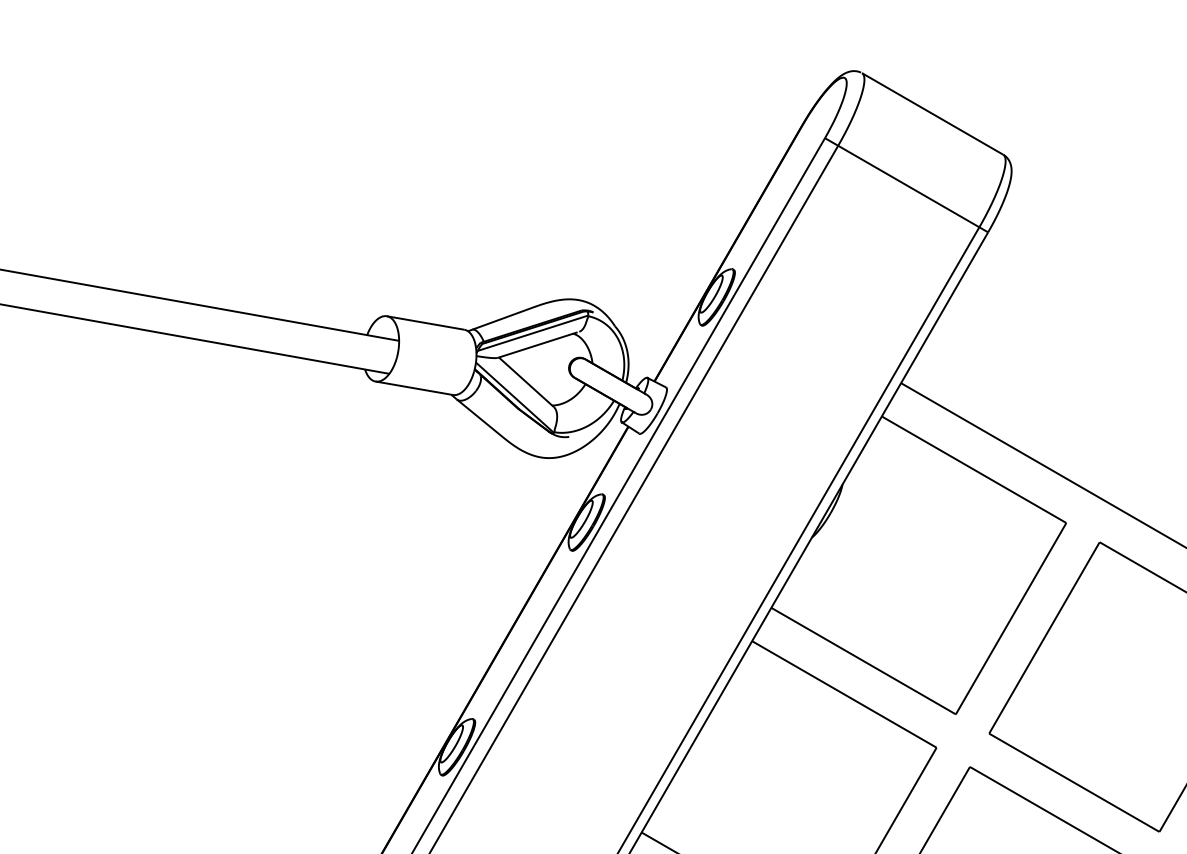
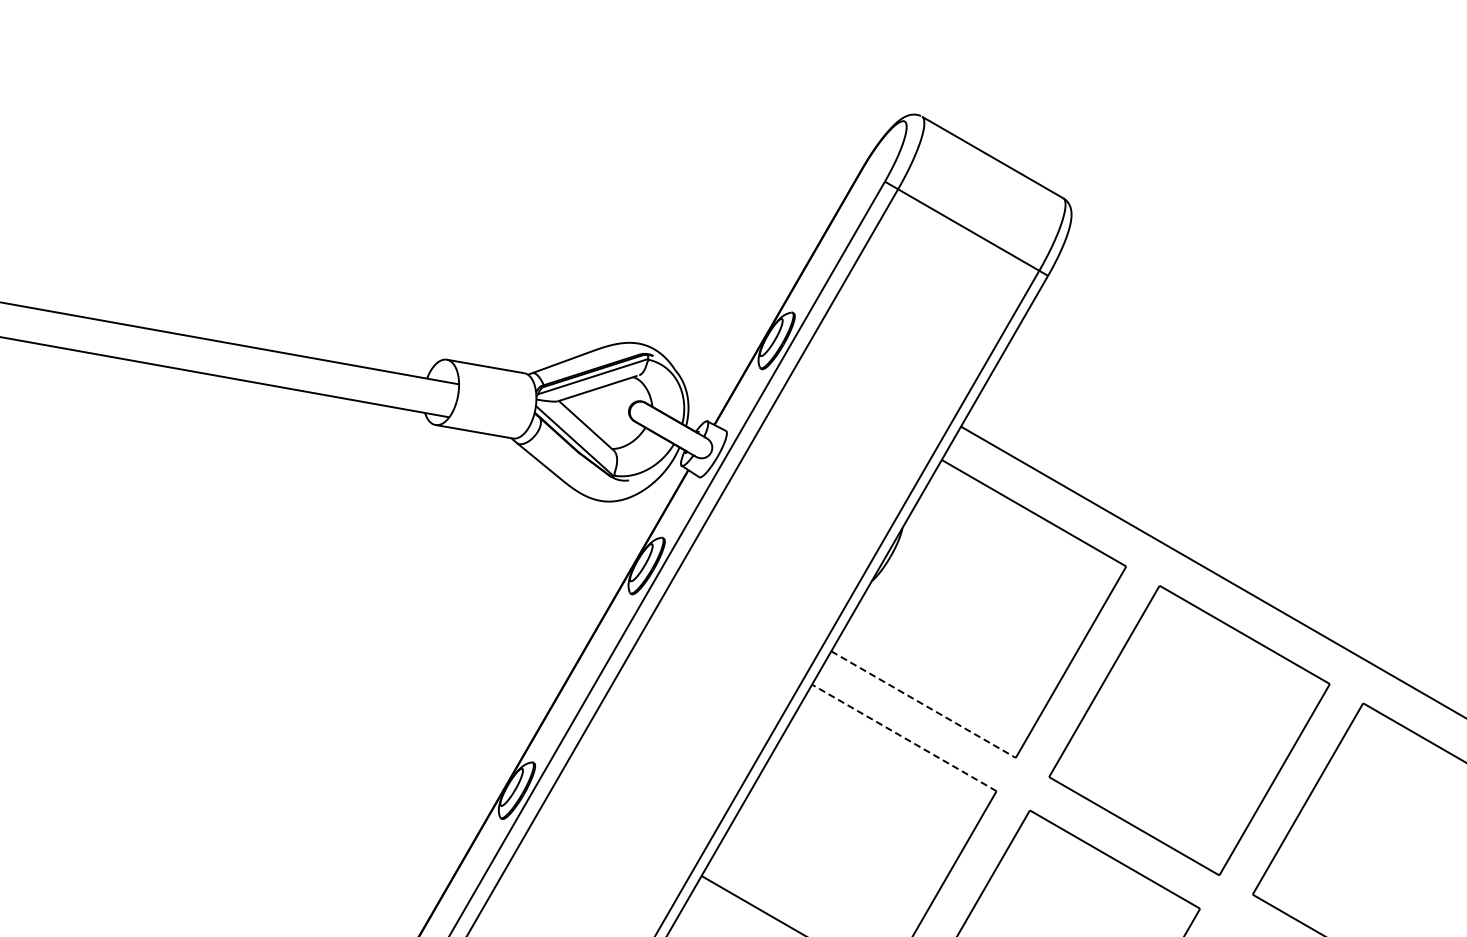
line: (863, 661) -> (923, 704), solid -> dashed
line: (844, 694) -> (904, 737), solid -> dashed

